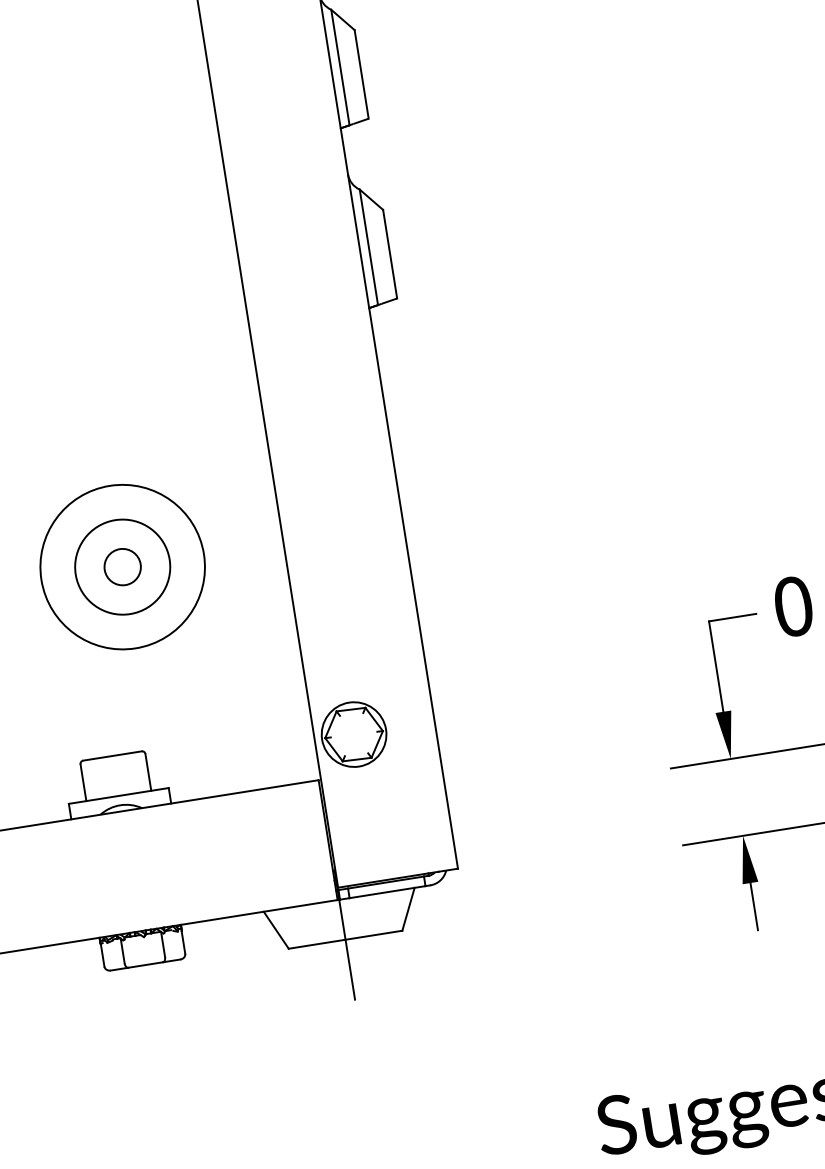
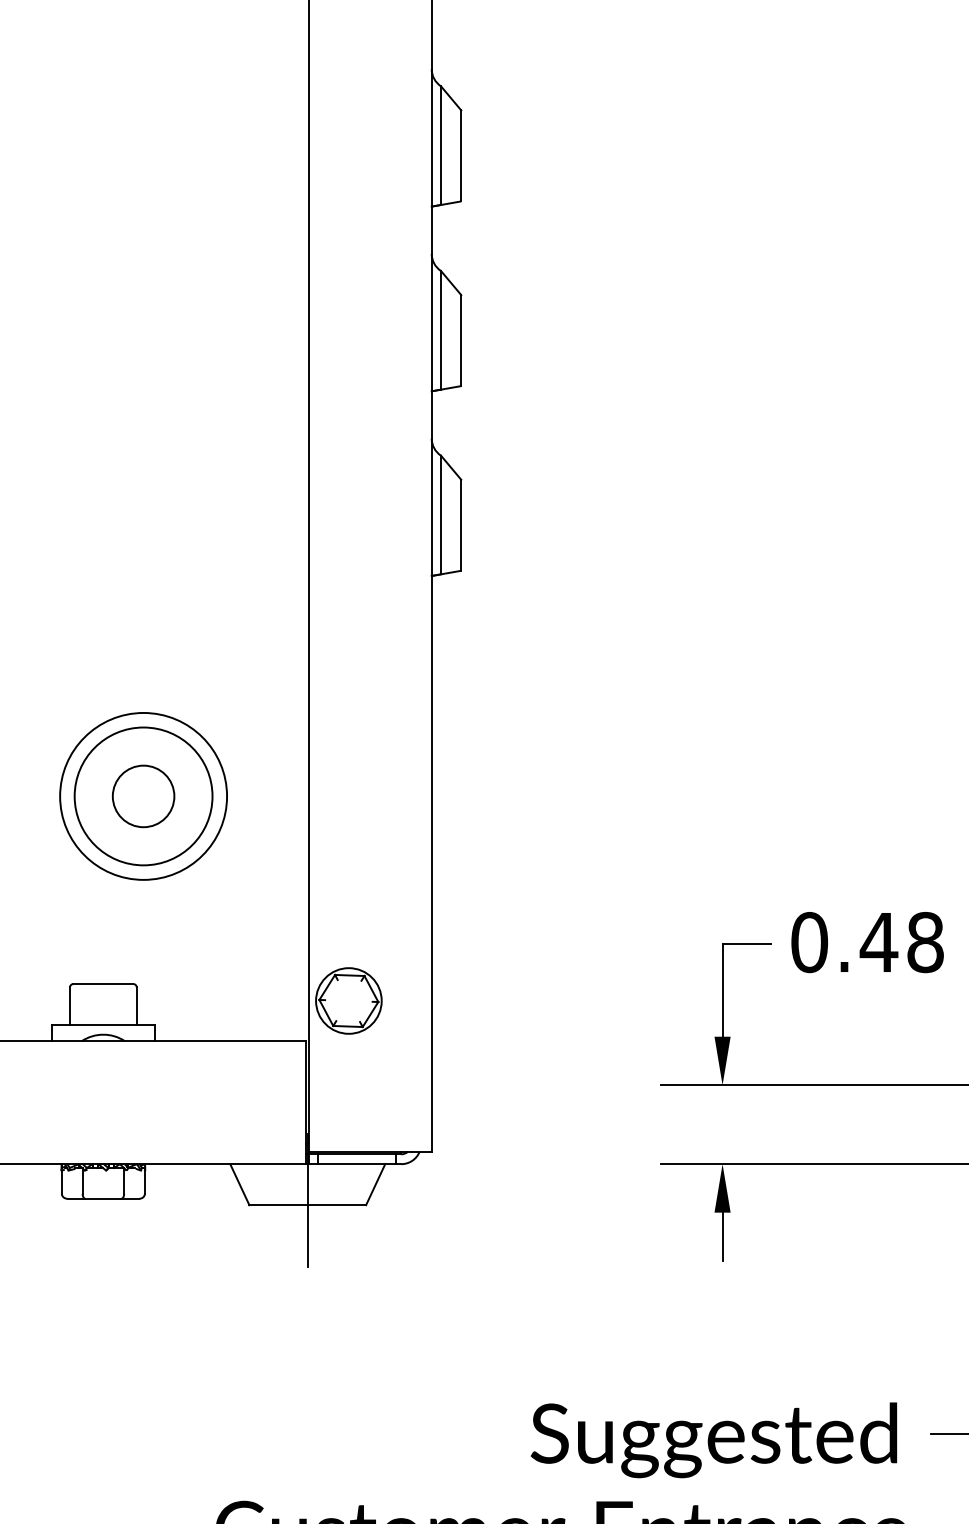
circle: (122, 567) -> (143, 796), size x1.43
circle: (122, 567) -> (143, 796), size x1.67

